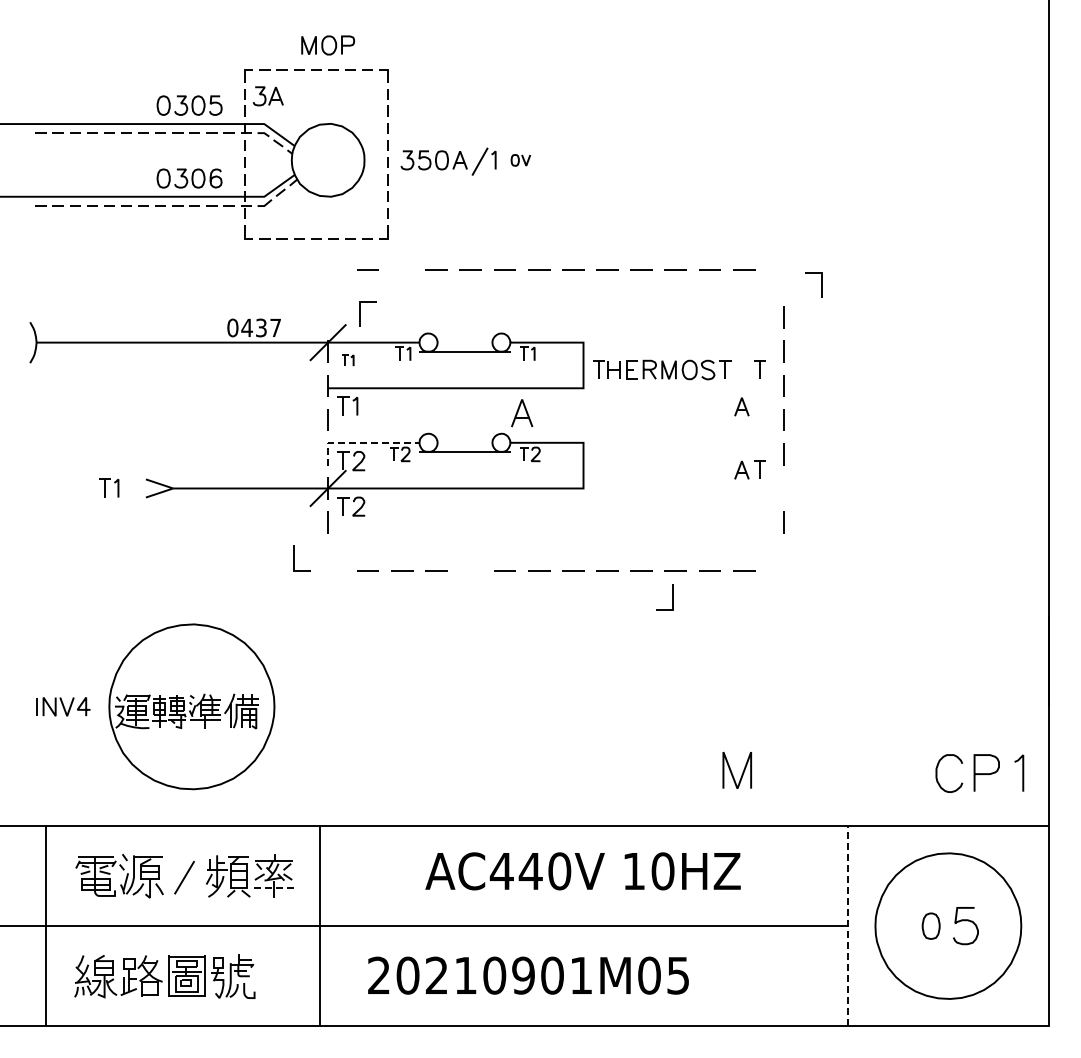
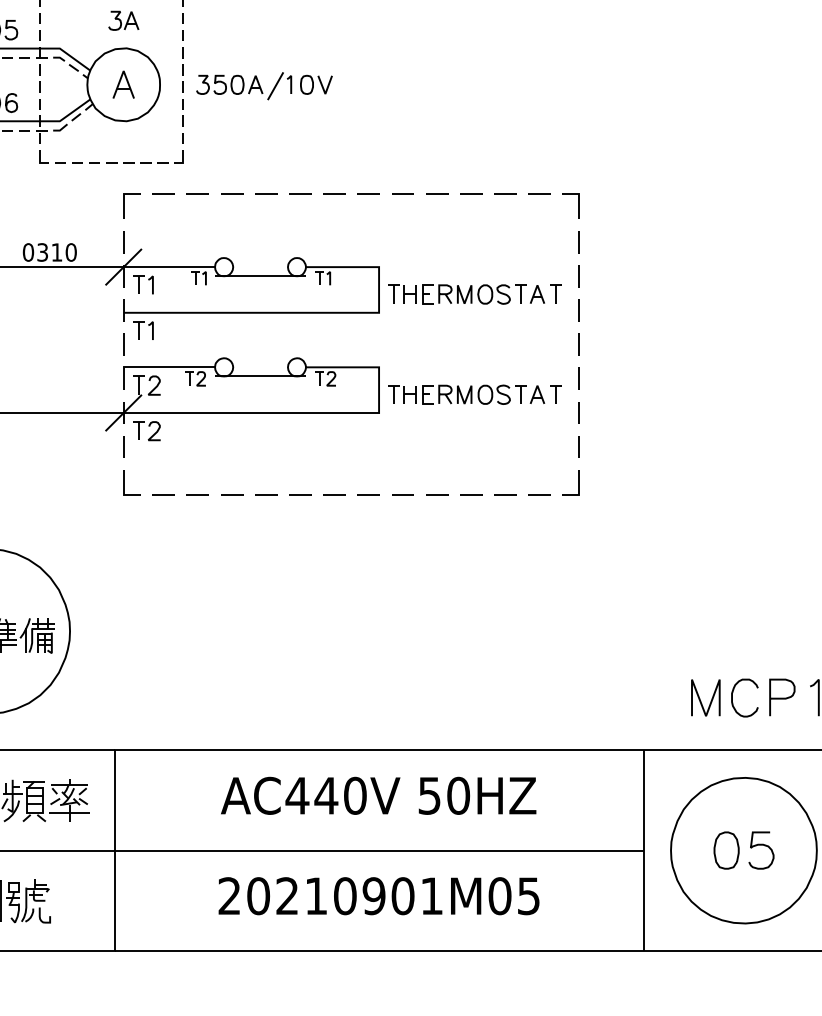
part: (267, 96) -> (123, 21), moved
part: (520, 160) -> (316, 85), size x1.67
line: (402, 269) -> (198, 194), added
line: (821, 284) -> (579, 206), moved
line: (360, 313) -> (124, 206), moved
line: (327, 317) -> (123, 242), added
text: (261, 327) -> (57, 252), 0437 -> 0310
part: (347, 360) -> (143, 285), size x1.67
part: (741, 406) -> (537, 294), moved
part: (522, 413) -> (124, 85), moved
line: (361, 442) -> (157, 367), dashed -> solid
part: (662, 470) -> (458, 395), added
line: (783, 488) -> (579, 413), added
line: (294, 558) -> (124, 483), moved
line: (470, 570) -> (266, 495), added
line: (672, 597) -> (579, 483), moved
line: (731, 769) -> (700, 697), moved
text: (633, 871) -> (429, 796), 10HZ -> 50HZ
line: (274, 888) -> (70, 813), dashed -> solid
line: (848, 925) -> (644, 850), dashed -> solid
part: (931, 926) -> (727, 851), size x1.43
text: (528, 975) -> (379, 896), moved

